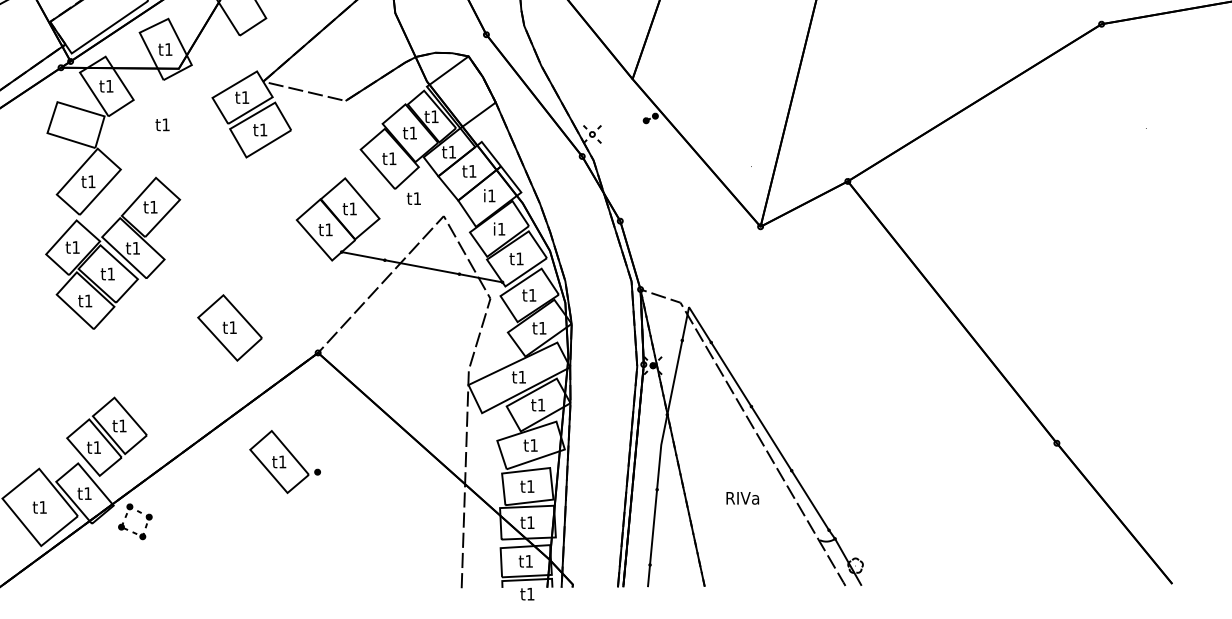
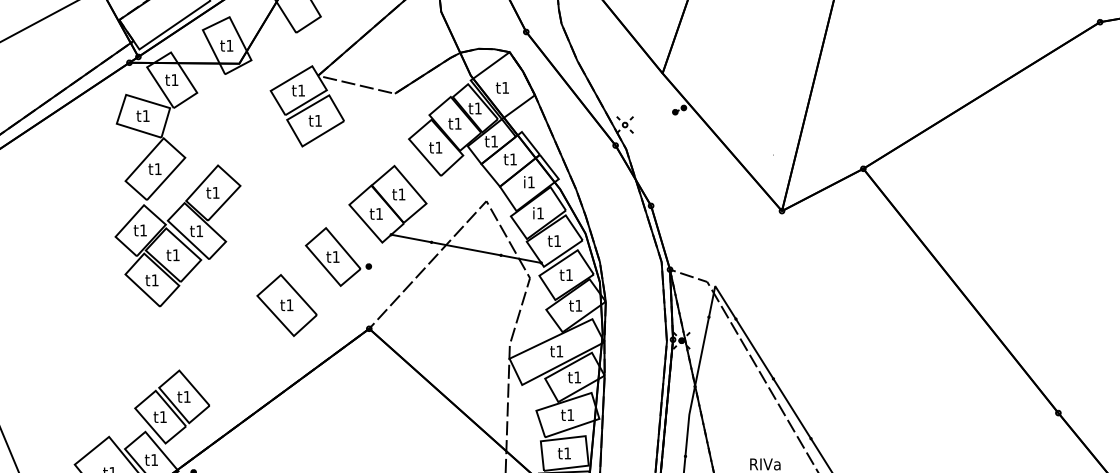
text: (162, 124) -> (142, 115), moved
text: (413, 198) -> (502, 87), moved
part: (284, 461) -> (337, 256), moved

